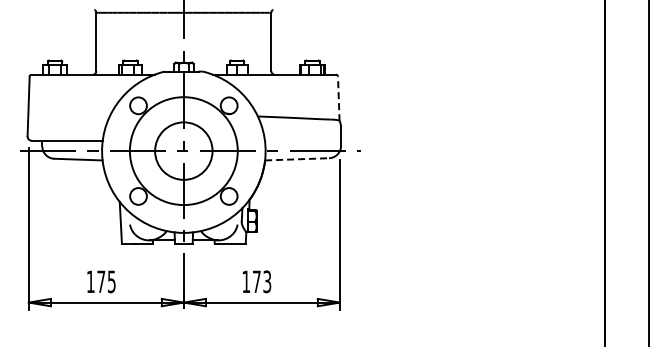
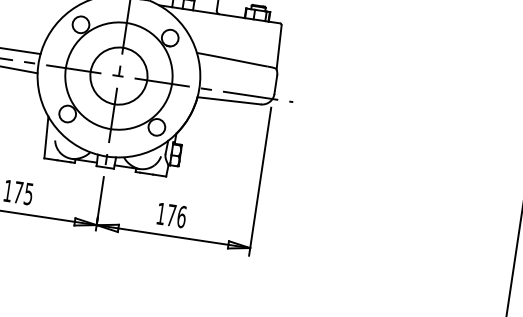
line: (338, 98) -> (278, 47), dashed -> solid
line: (297, 159) -> (229, 101), dashed -> solid
text: (267, 281) -> (182, 216), 173 -> 176

